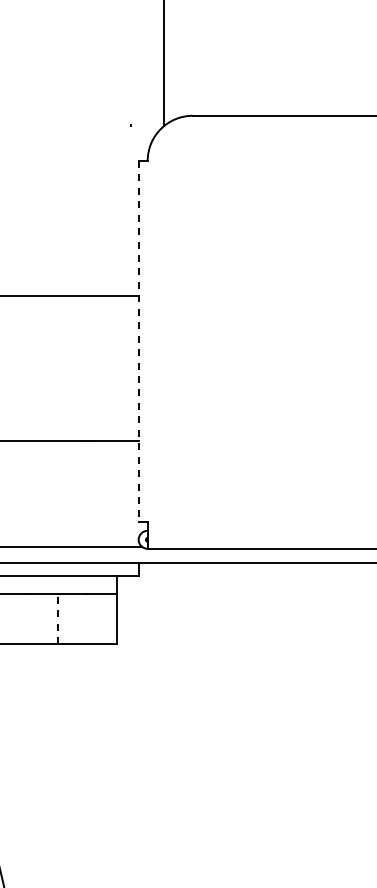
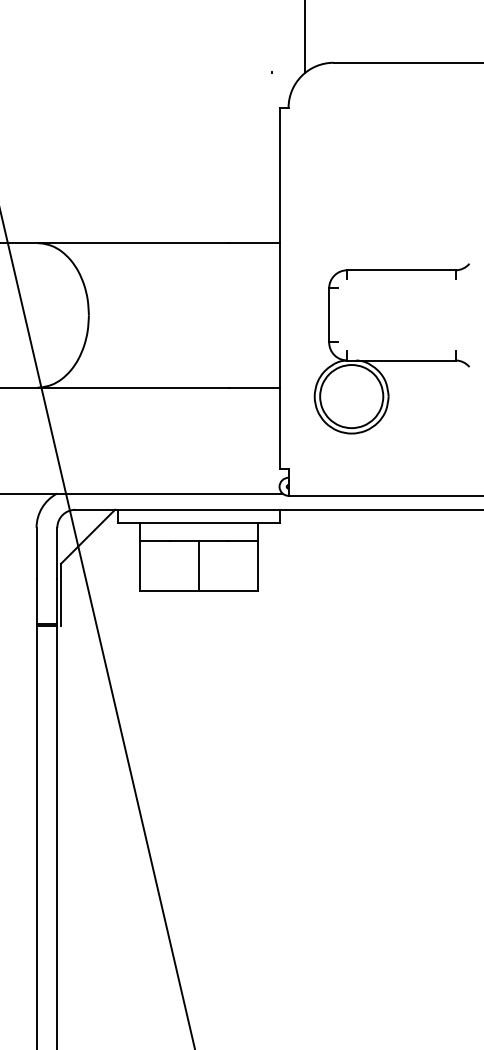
line: (138, 341) -> (279, 288), dashed -> solid
part: (250, 413) -> (391, 360), added
line: (57, 619) -> (198, 566), dashed -> solid

